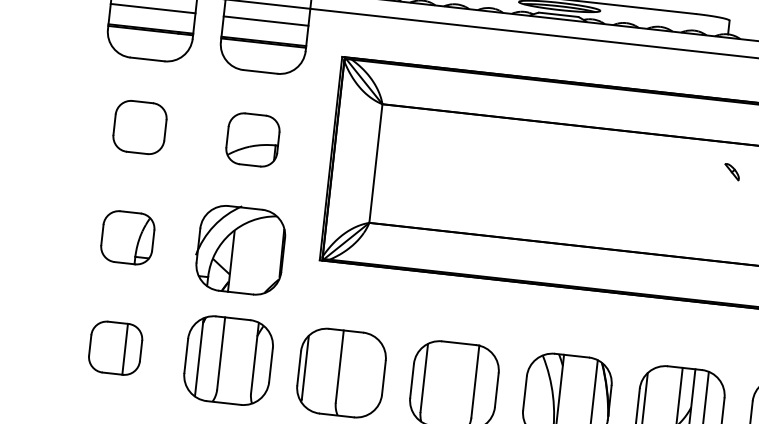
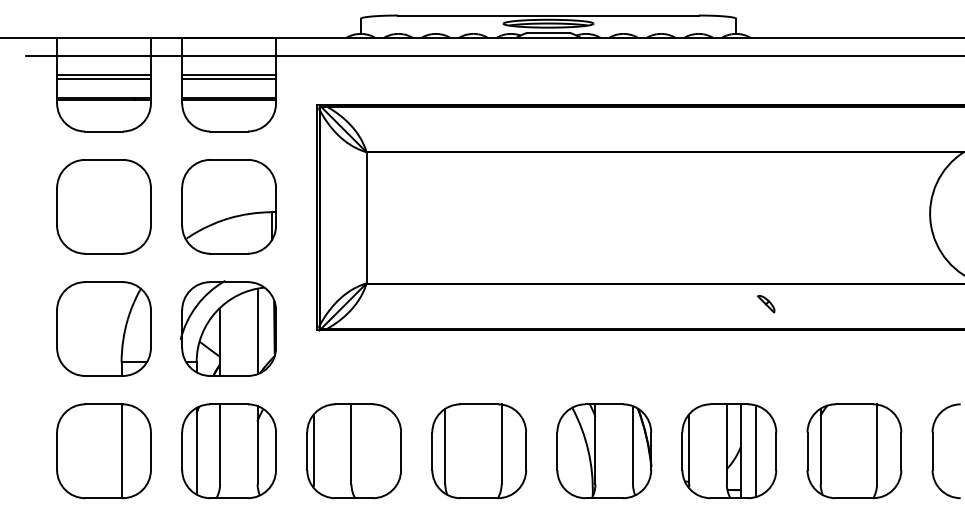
line: (152, 11) -> (103, 78), added
line: (266, 24) -> (229, 78), added
part: (139, 127) -> (103, 206), size x1.67
part: (252, 139) -> (228, 206), size x1.67
part: (732, 172) -> (766, 304), moved
part: (127, 237) -> (103, 328), size x1.67
line: (266, 255) -> (257, 331), added
part: (115, 348) -> (103, 451), size x1.67

